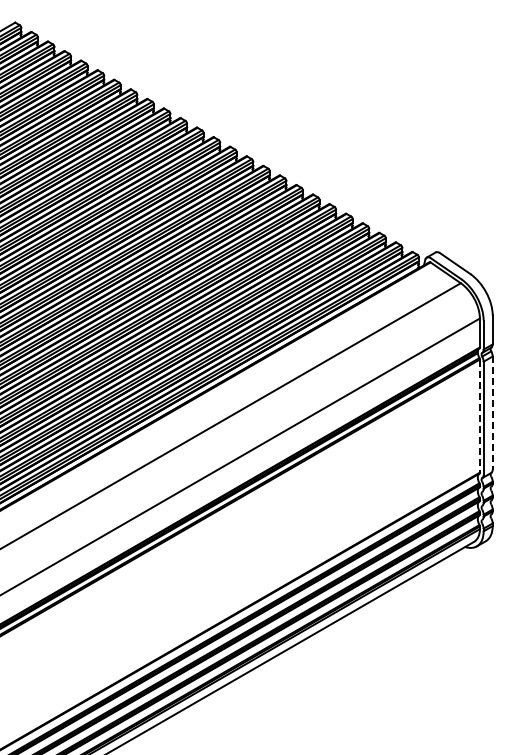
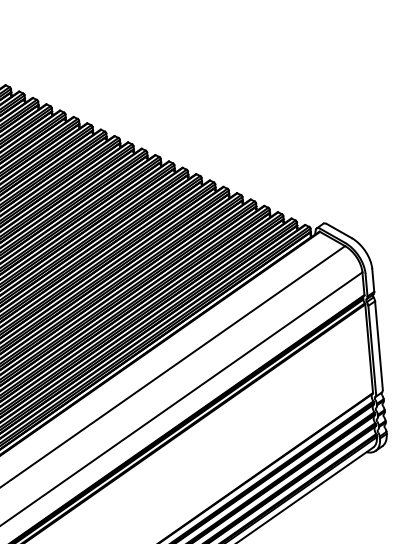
line: (492, 413) -> (378, 345), dashed -> solid
line: (479, 416) -> (368, 349), dashed -> solid

